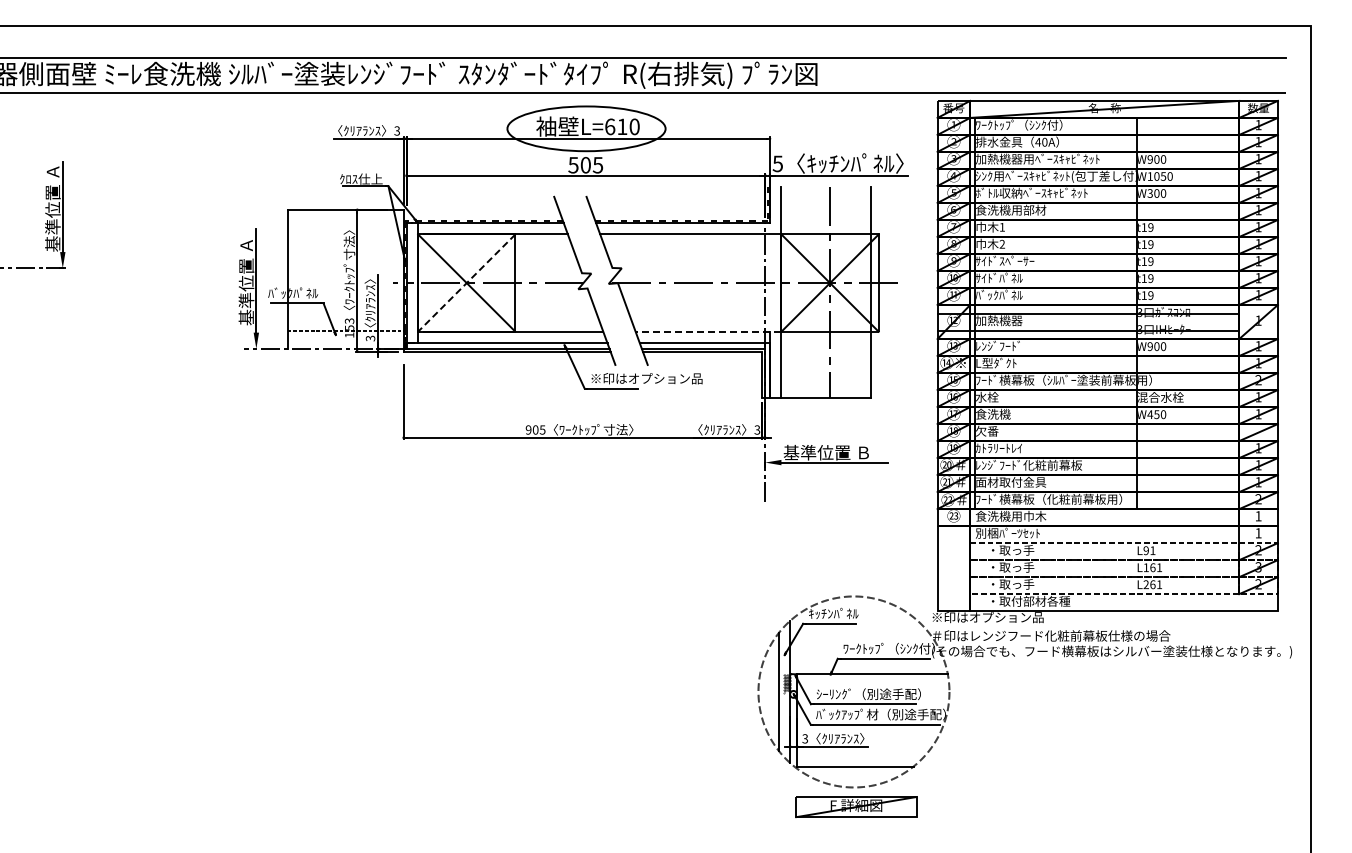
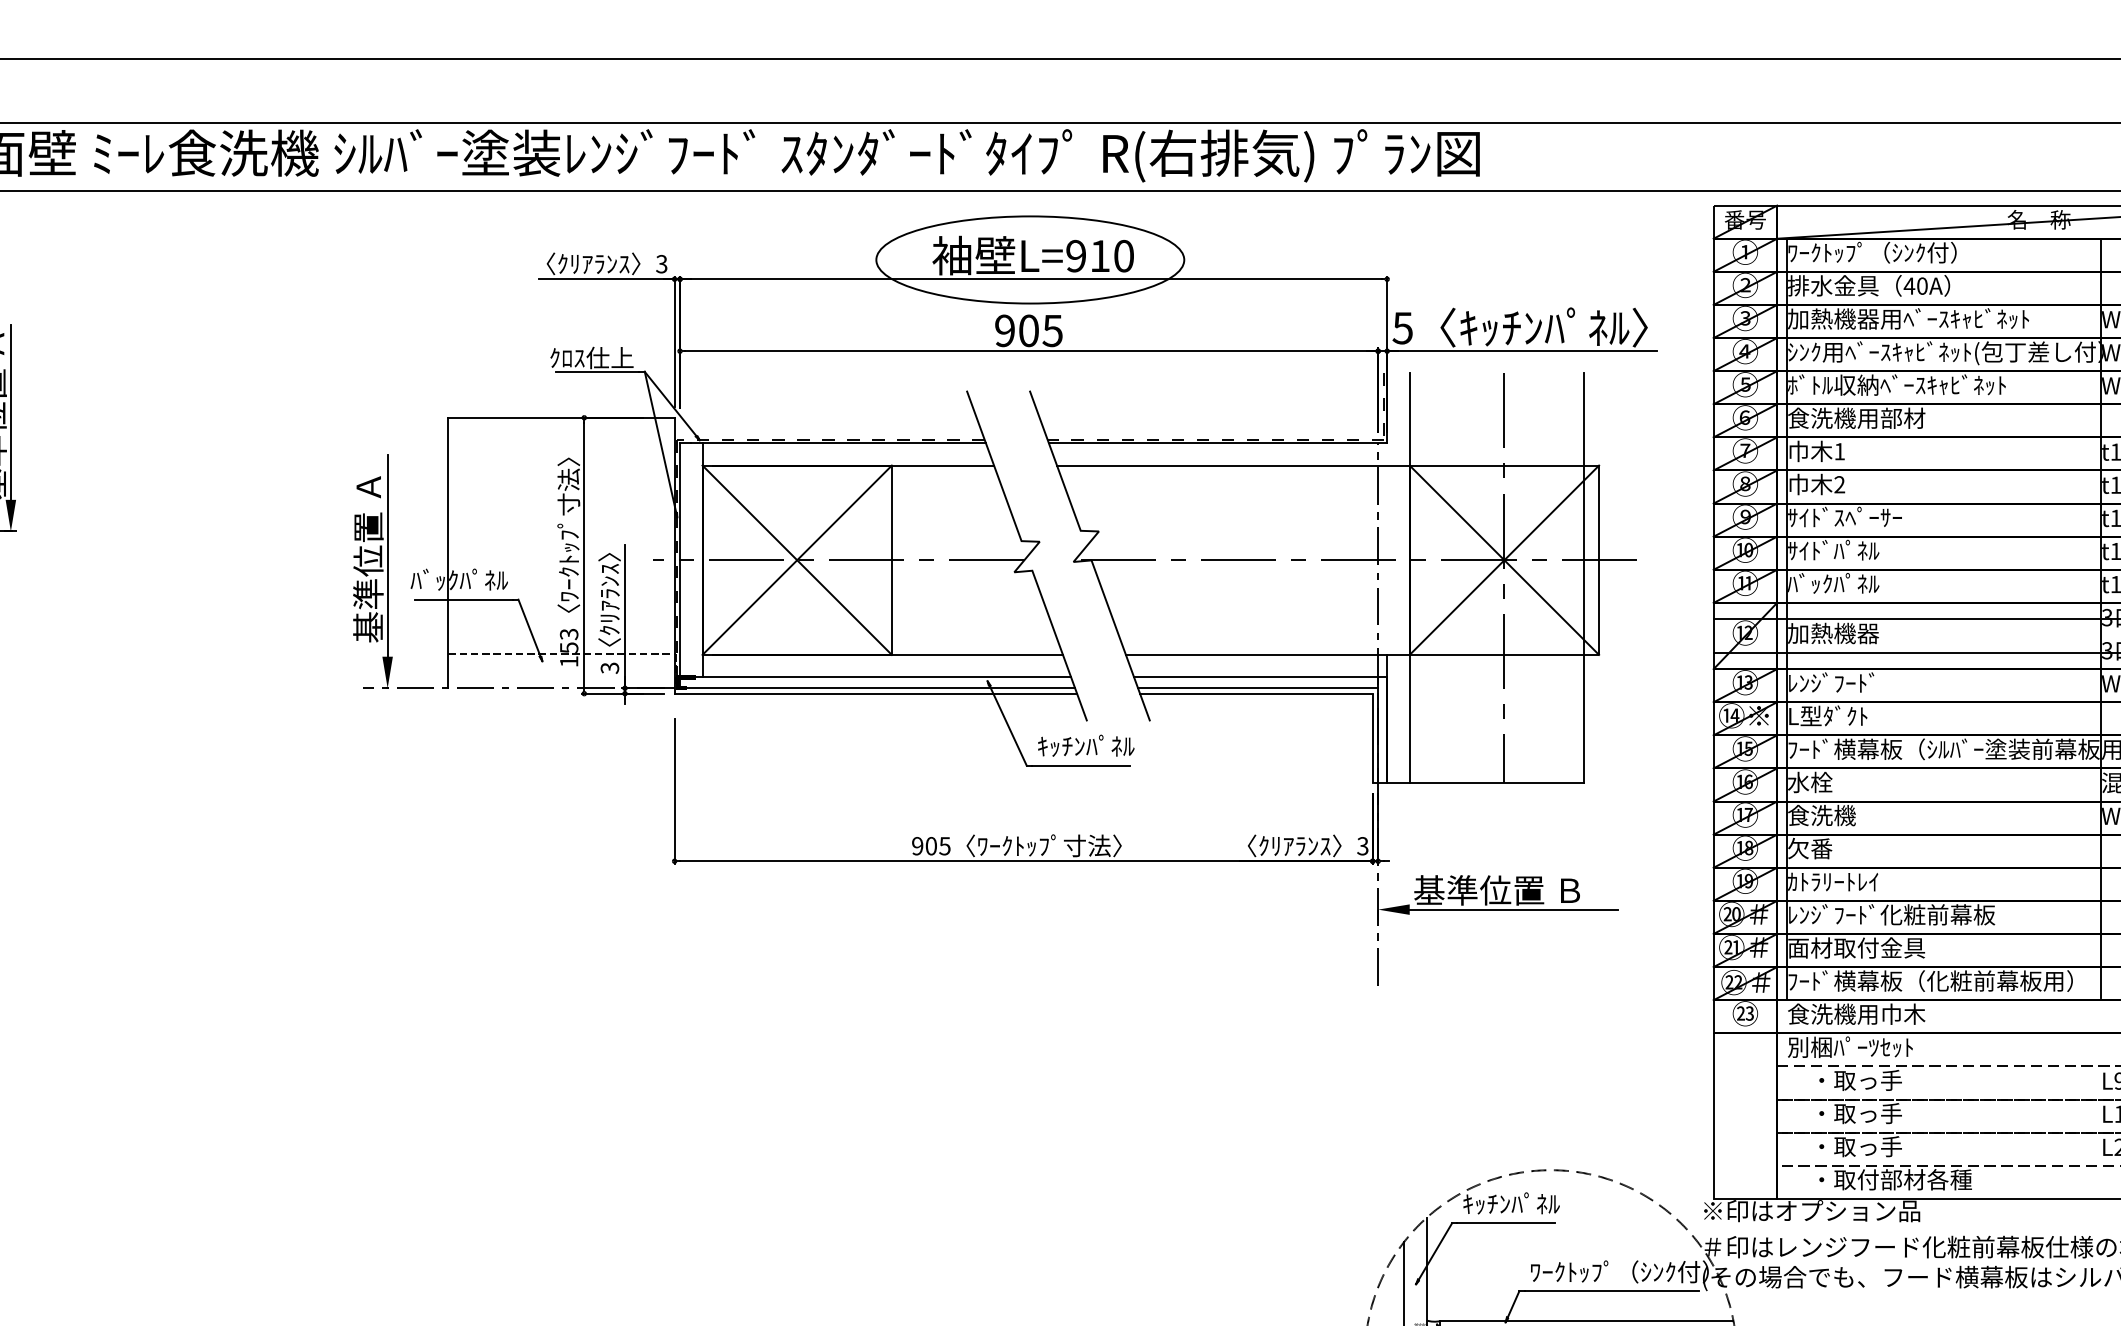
text: (610, 126) -> (1076, 255), L=610 -> L=910
text: (573, 165) -> (1004, 331), 505 -> 905
line: (466, 283) -> (796, 561), dashed -> solid
line: (708, 331) -> (1267, 654), dashed -> solid
text: (646, 378) -> (1147, 745), ※印はオプション品 -> ｷｯﾁﾝﾊﾟﾈﾙ

